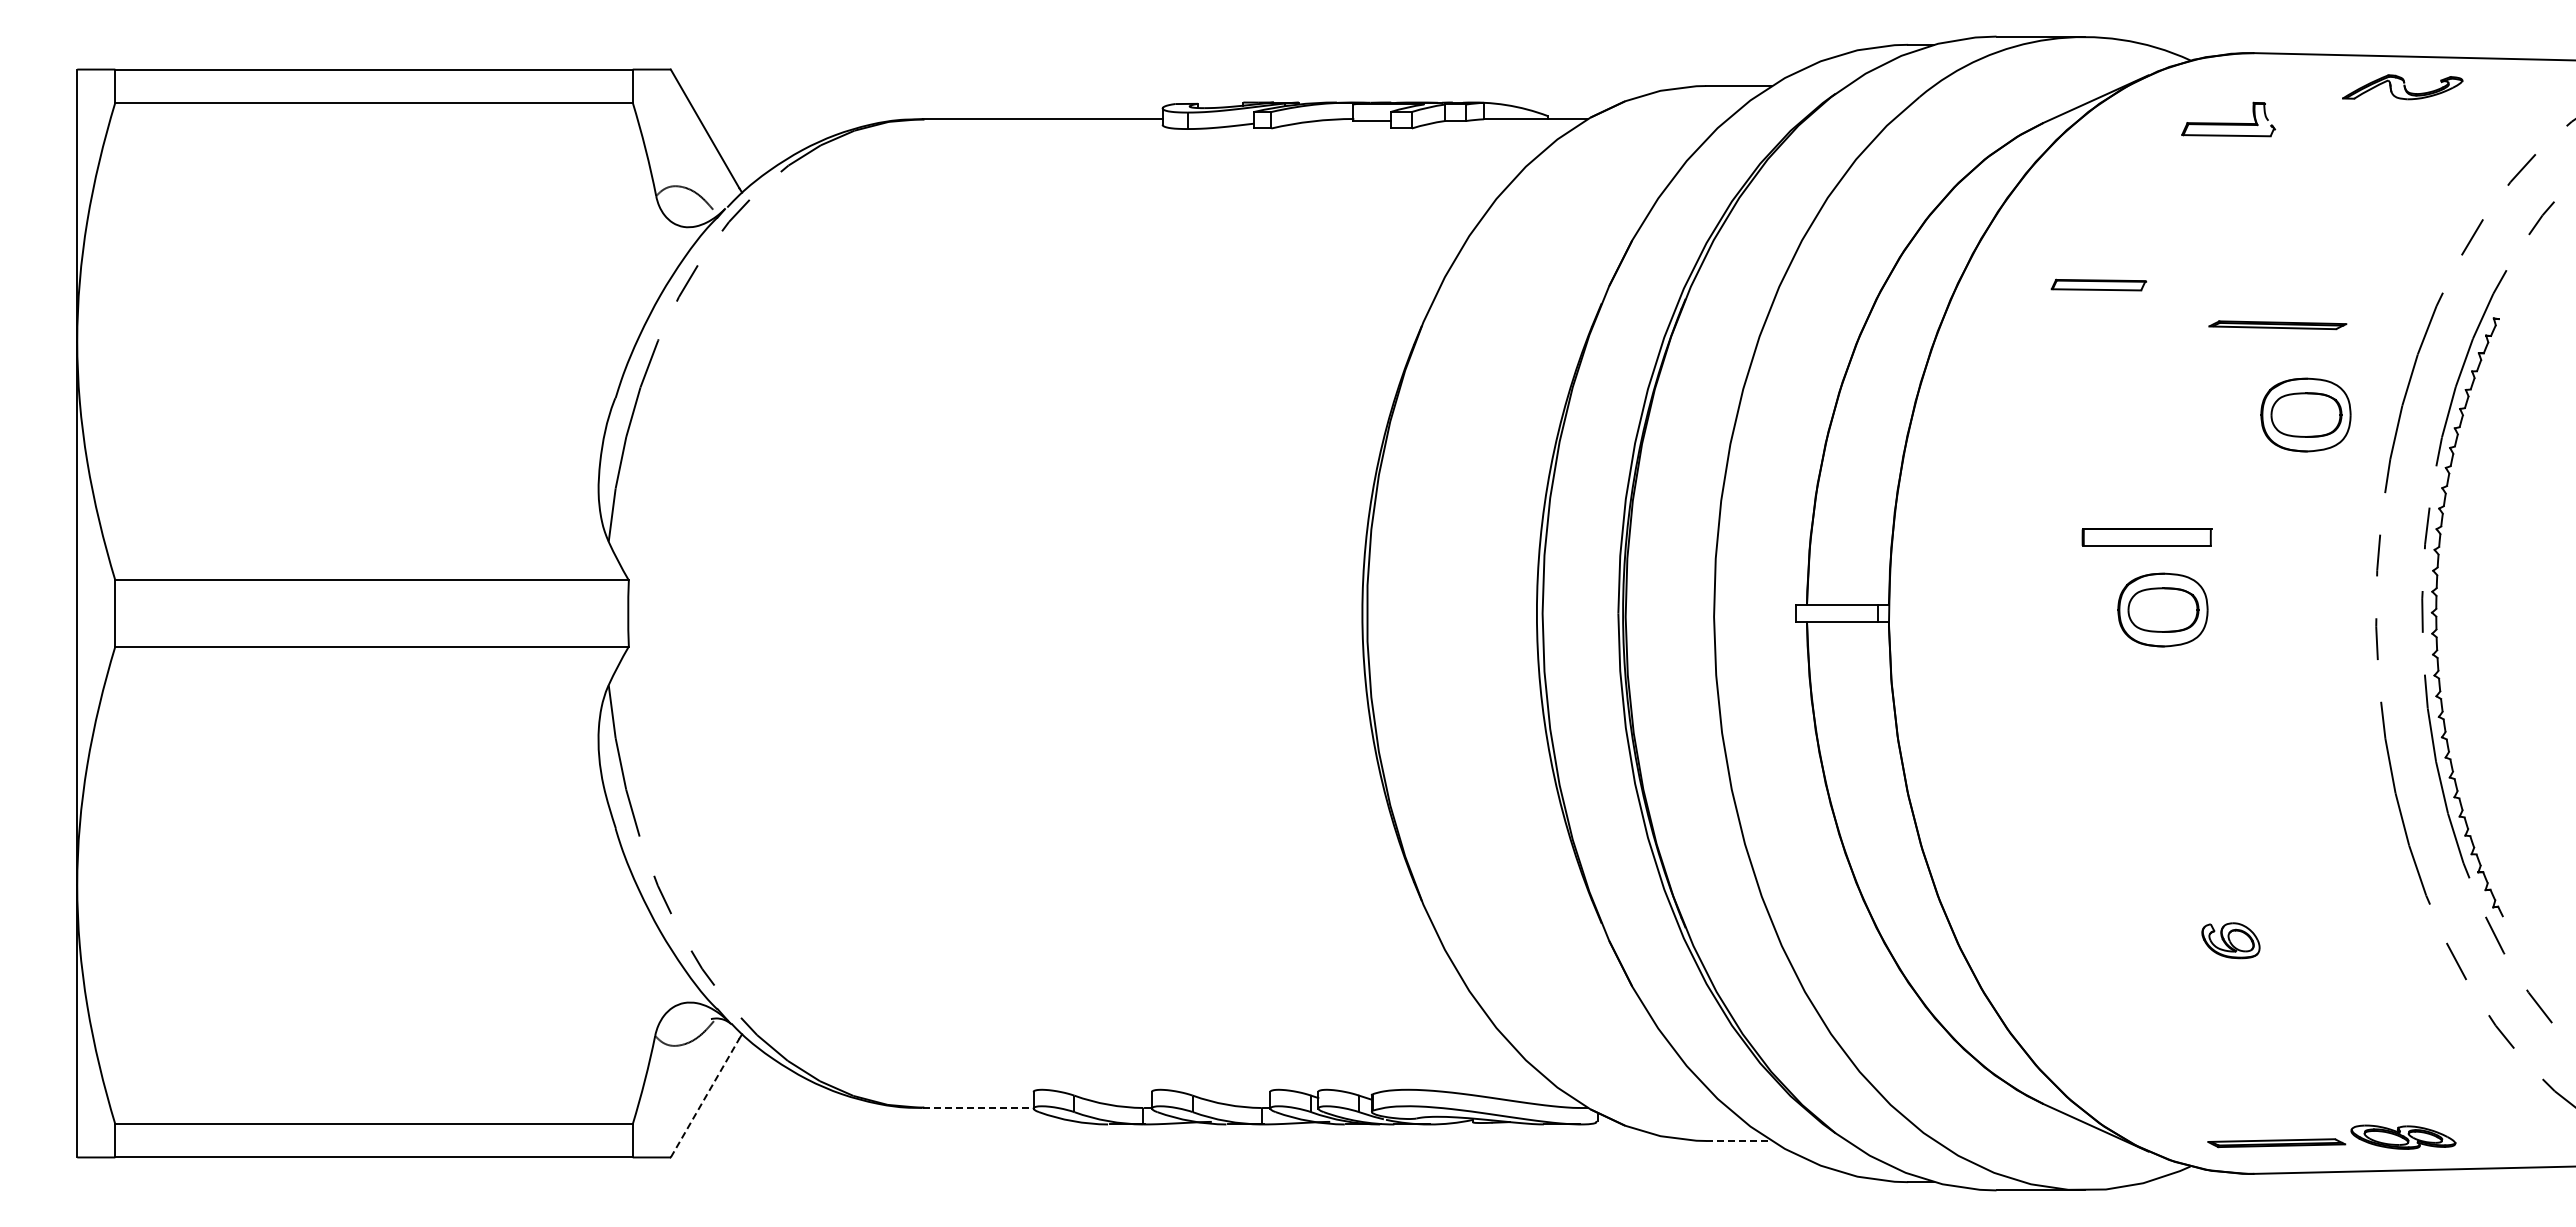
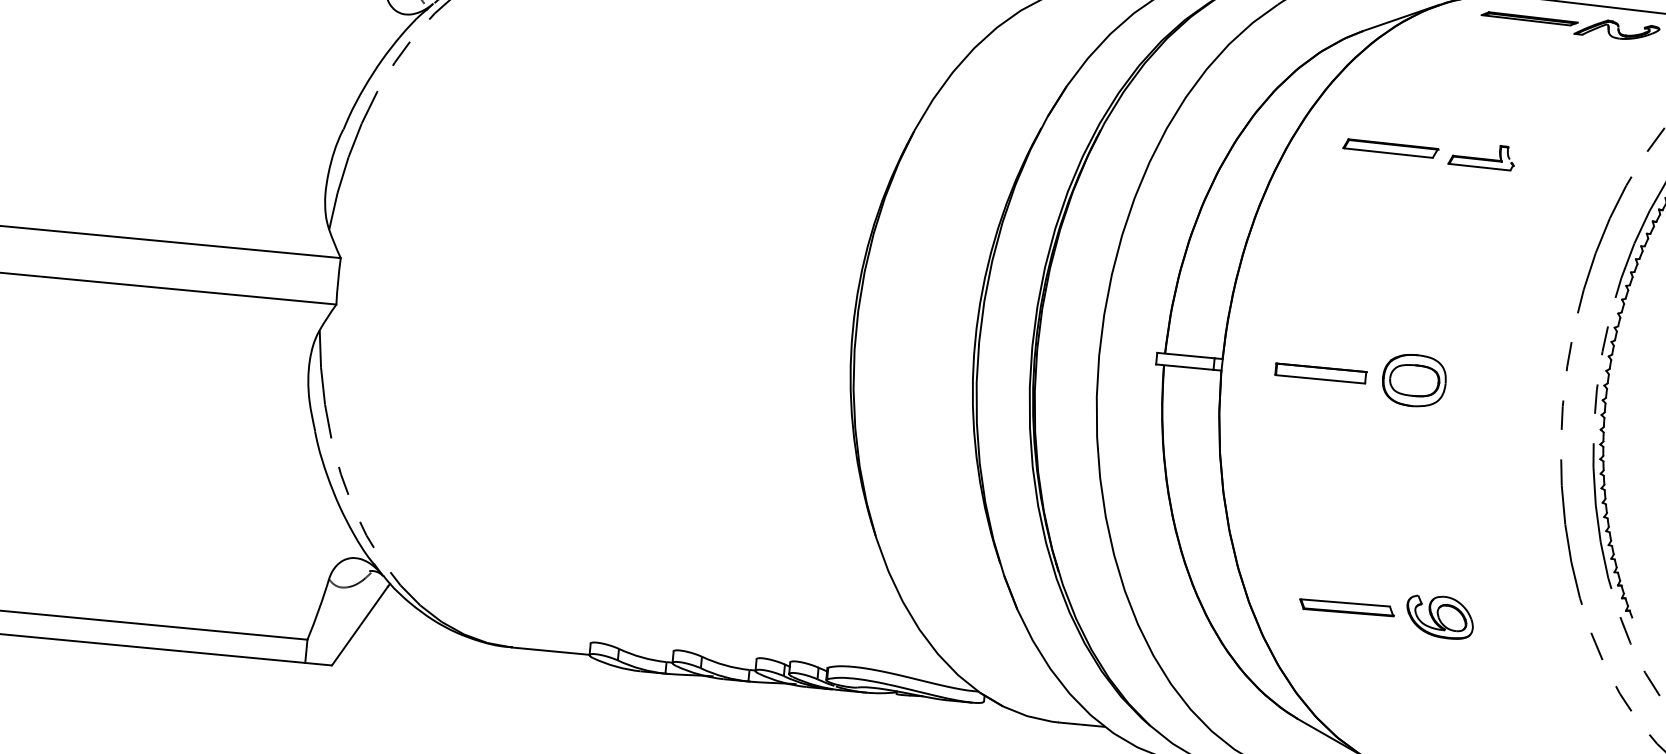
part: (2228, 119) -> (1481, 155), moved
part: (2098, 284) -> (1390, 148), size x1.43
part: (2277, 325) -> (1529, 19), moved
part: (2305, 414) -> (1527, 252), removed
part: (2146, 537) -> (1320, 373), moved
part: (2098, 939) -> (1347, 607), added
part: (2230, 940) -> (1439, 616), size x1.67
line: (705, 1098) -> (360, 626), dashed -> solid
line: (978, 1108) -> (550, 651), dashed -> solid
line: (1738, 1140) -> (1081, 724), dashed -> solid

